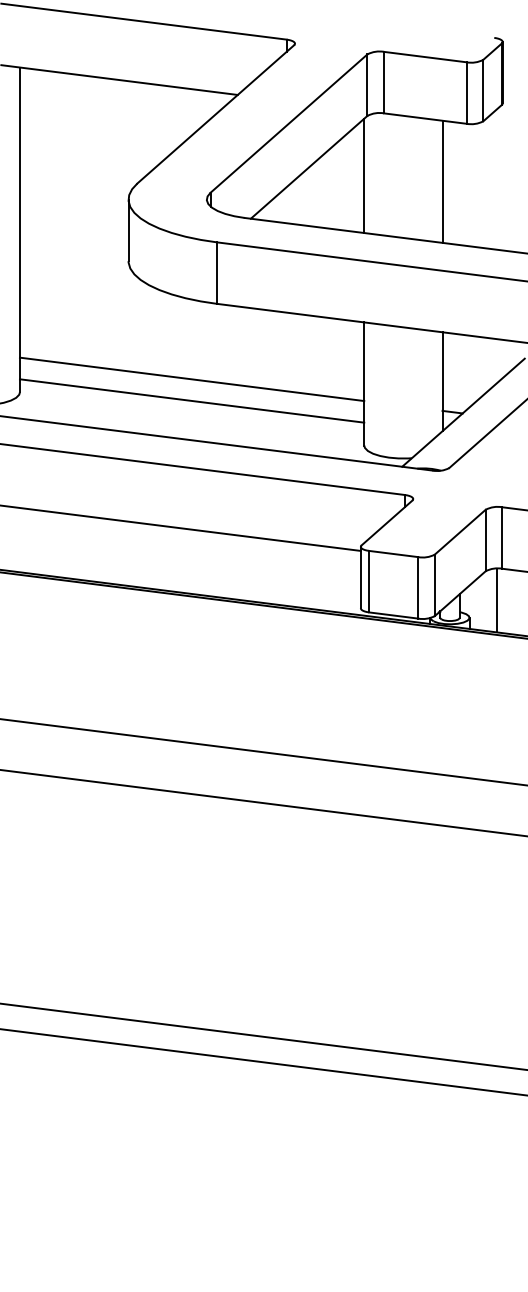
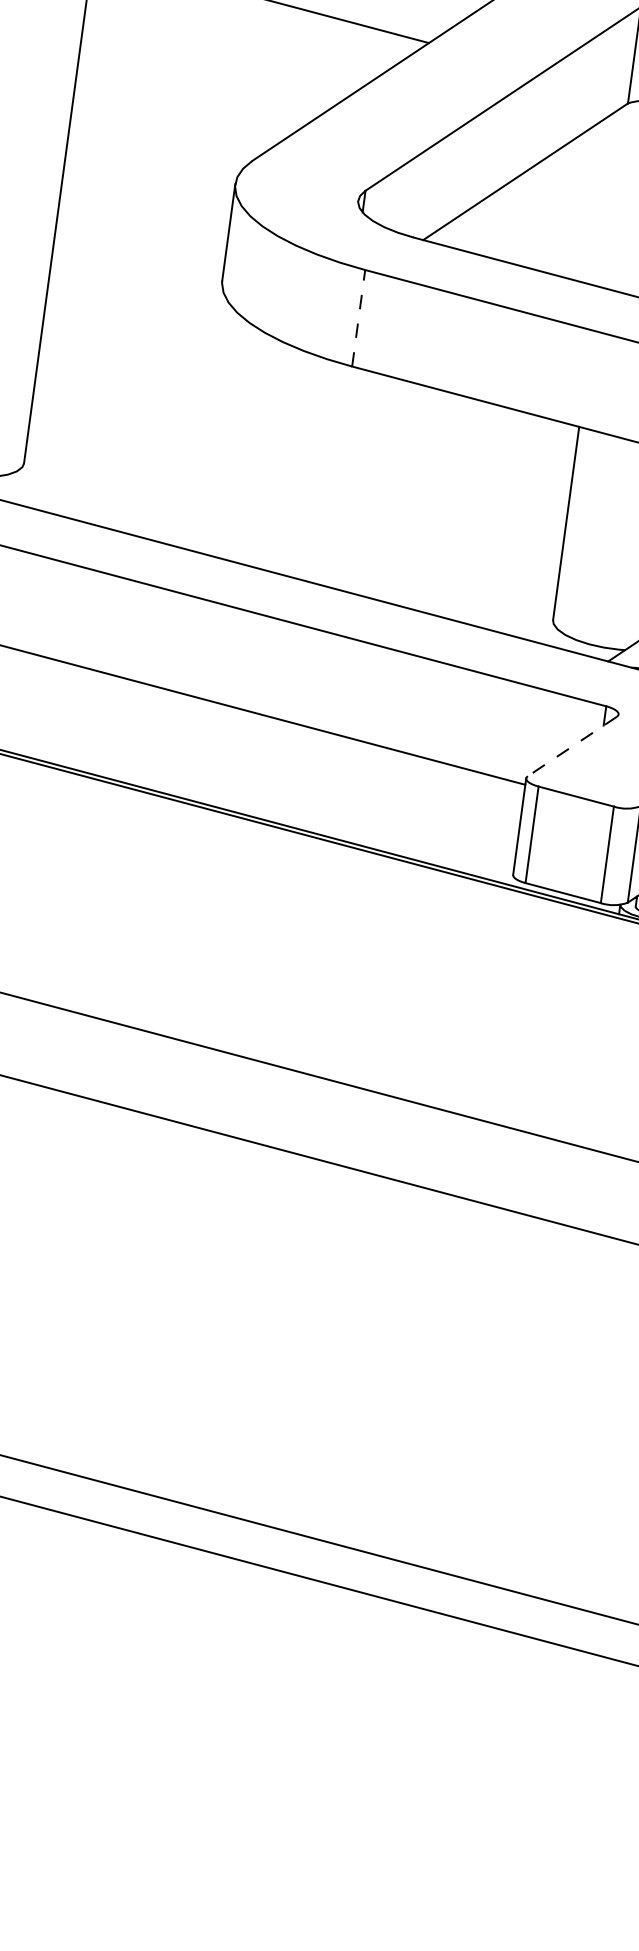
line: (364, 175) -> (610, 196), removed
line: (217, 273) -> (359, 318), solid -> dashed
line: (191, 379) -> (295, 479), removed
line: (191, 400) -> (291, 512), removed
line: (387, 522) -> (573, 745), solid -> dashed

